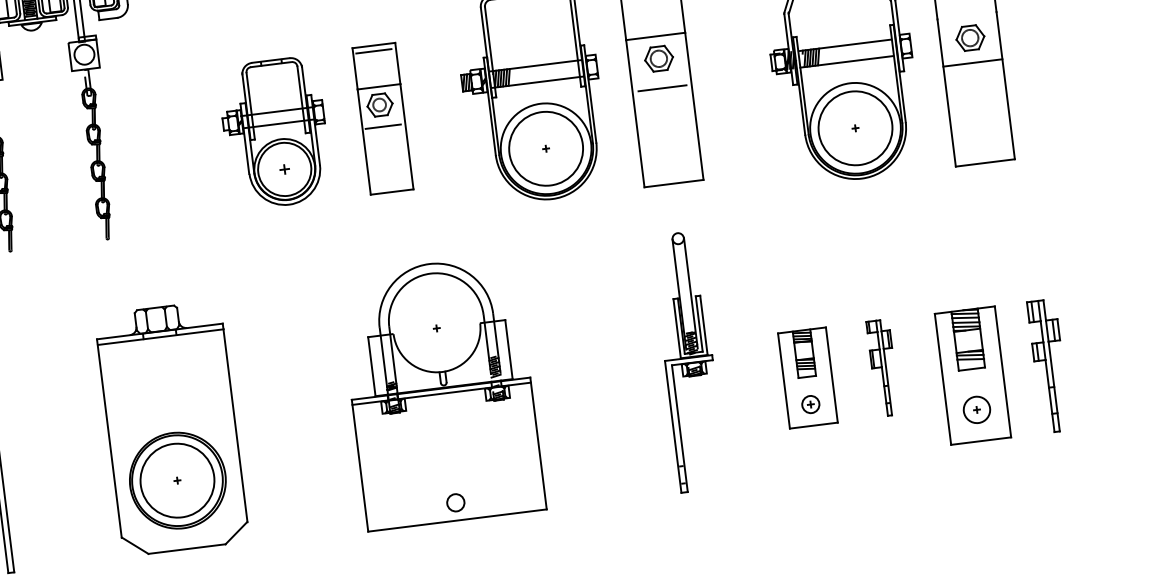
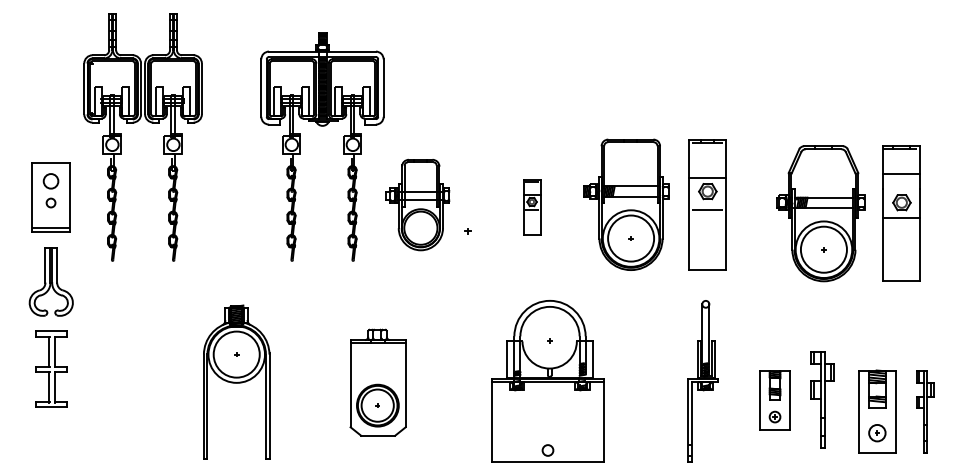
part: (382, 117) -> (532, 206), size x0.6
part: (274, 132) -> (417, 204), moved
part: (882, 367) -> (822, 399), size x1.6
part: (170, 428) -> (377, 382), size x0.7

